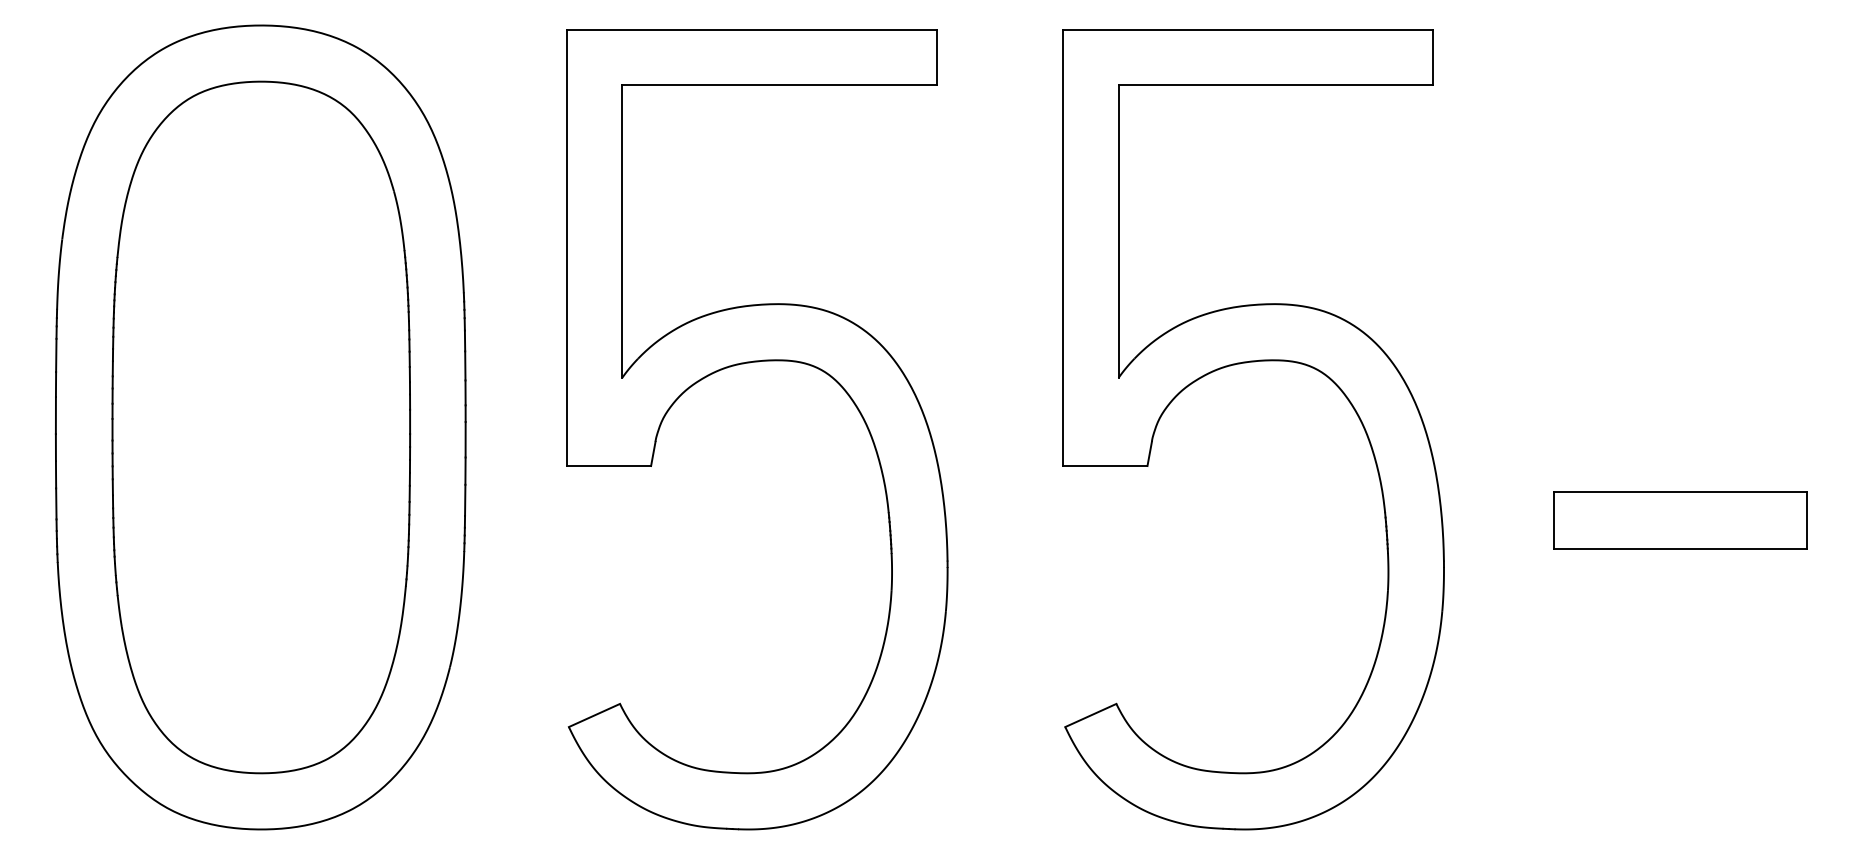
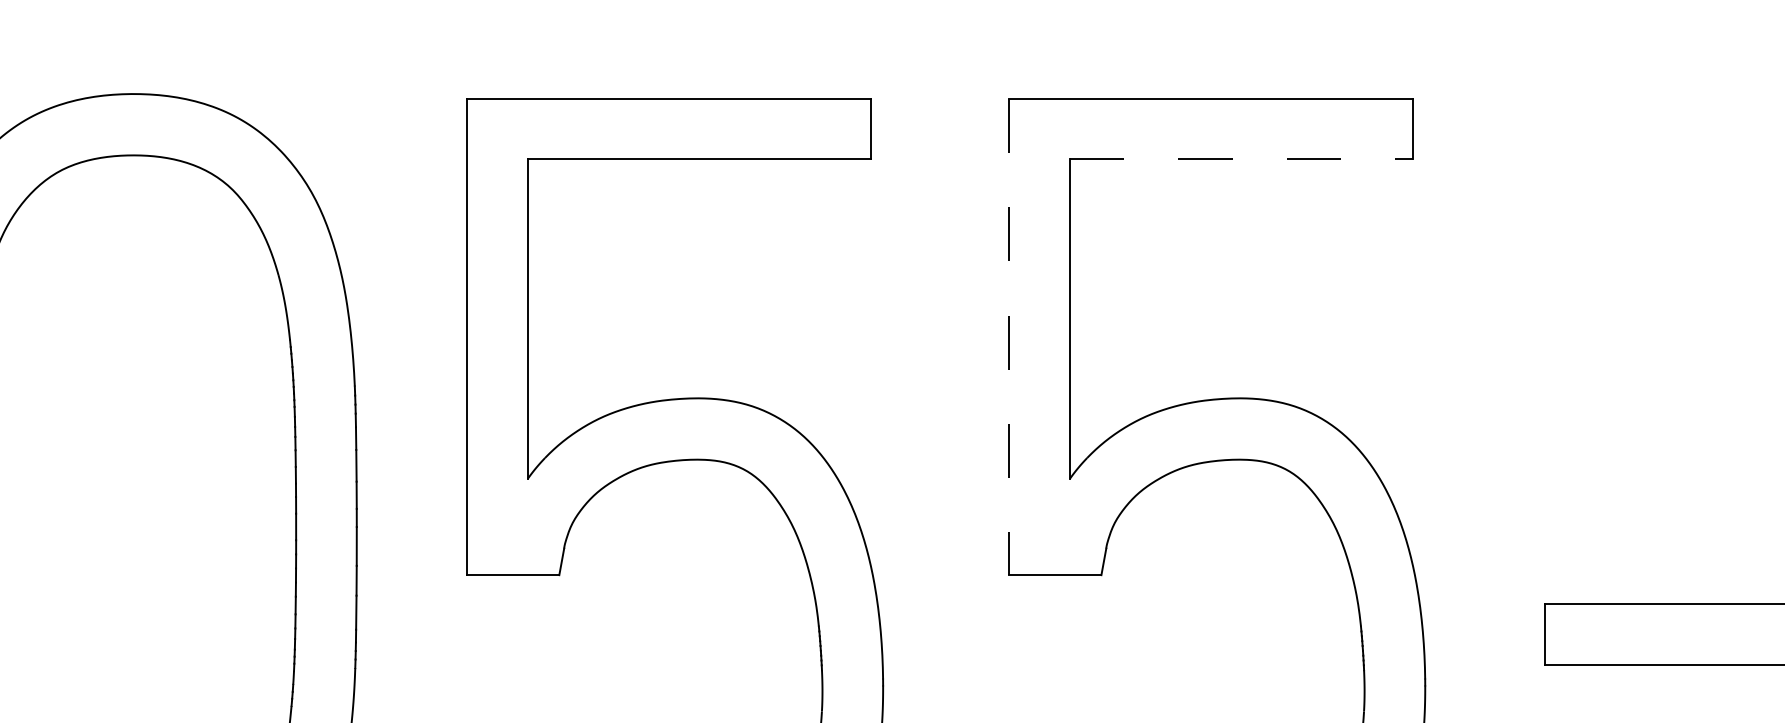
line: (1276, 84) -> (1242, 158), solid -> dashed
line: (1063, 248) -> (1009, 337), solid -> dashed

